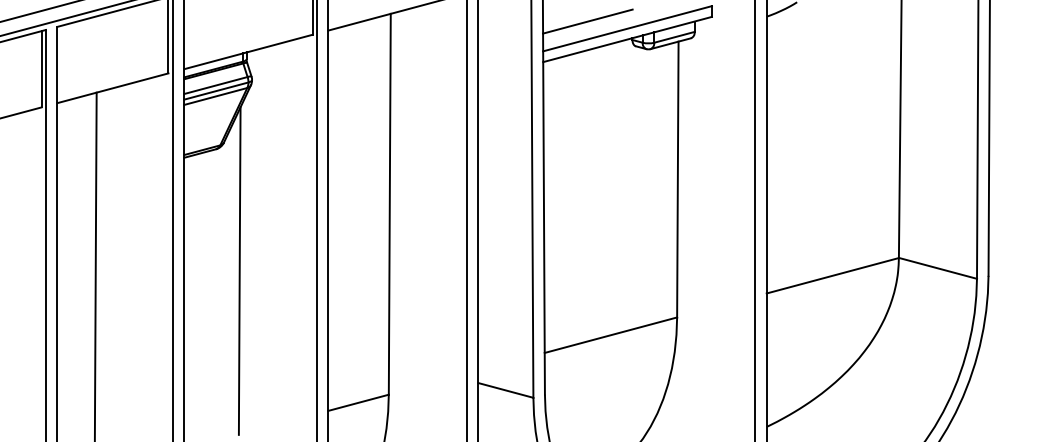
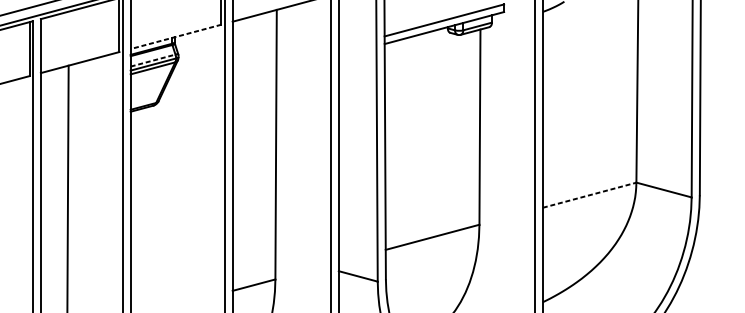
line: (587, 21) -> (416, 15), removed
line: (247, 52) -> (175, 37), solid -> dashed
line: (215, 85) -> (152, 60), solid -> dashed
line: (239, 270) -> (169, 191), removed
line: (833, 275) -> (590, 195), solid -> dashed

